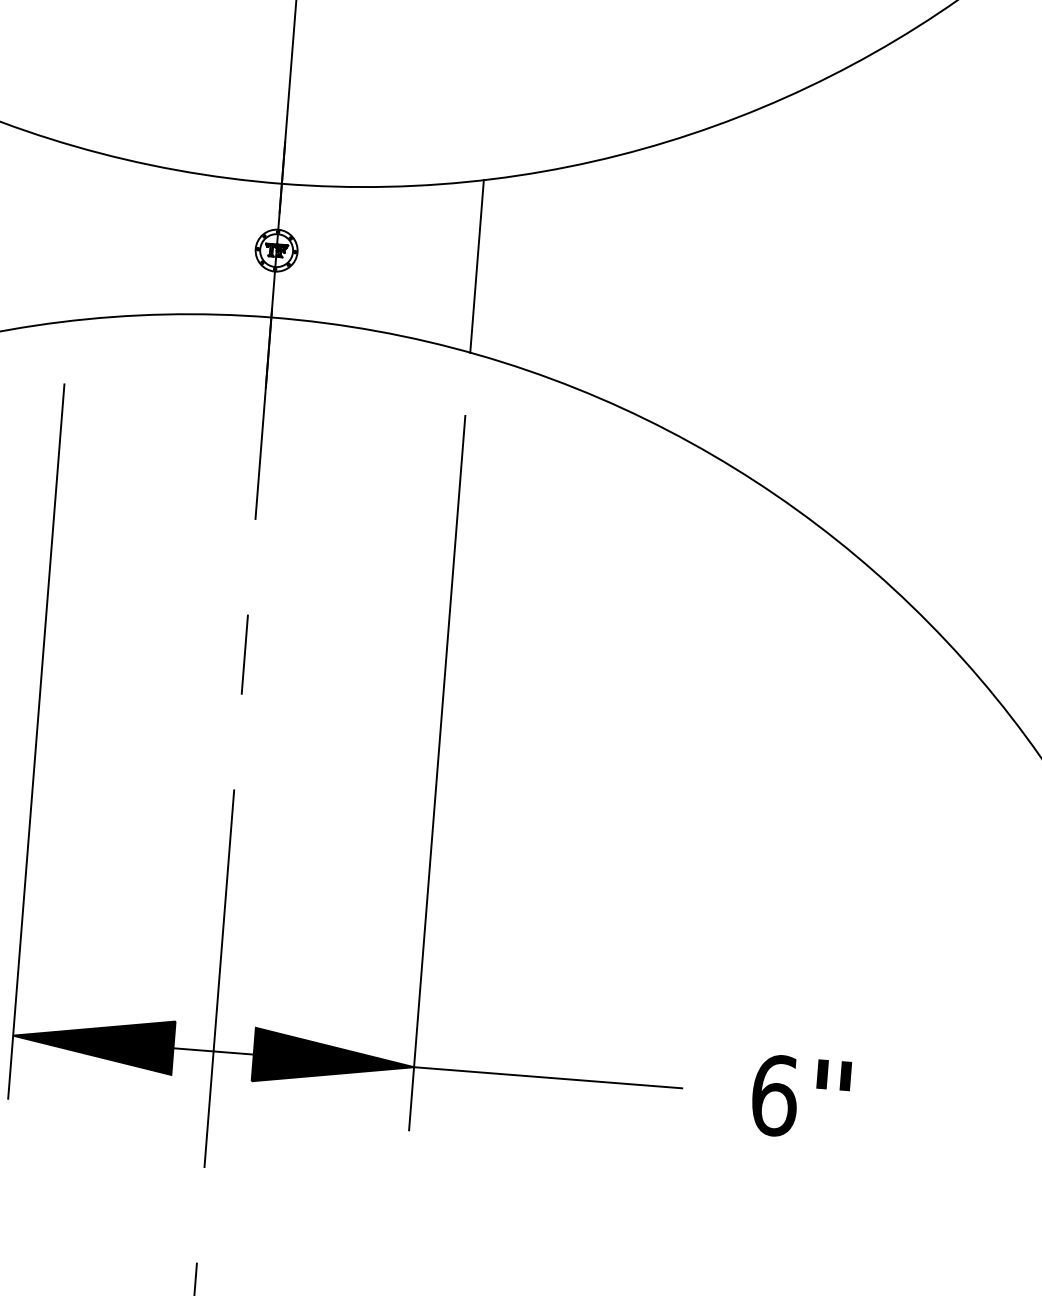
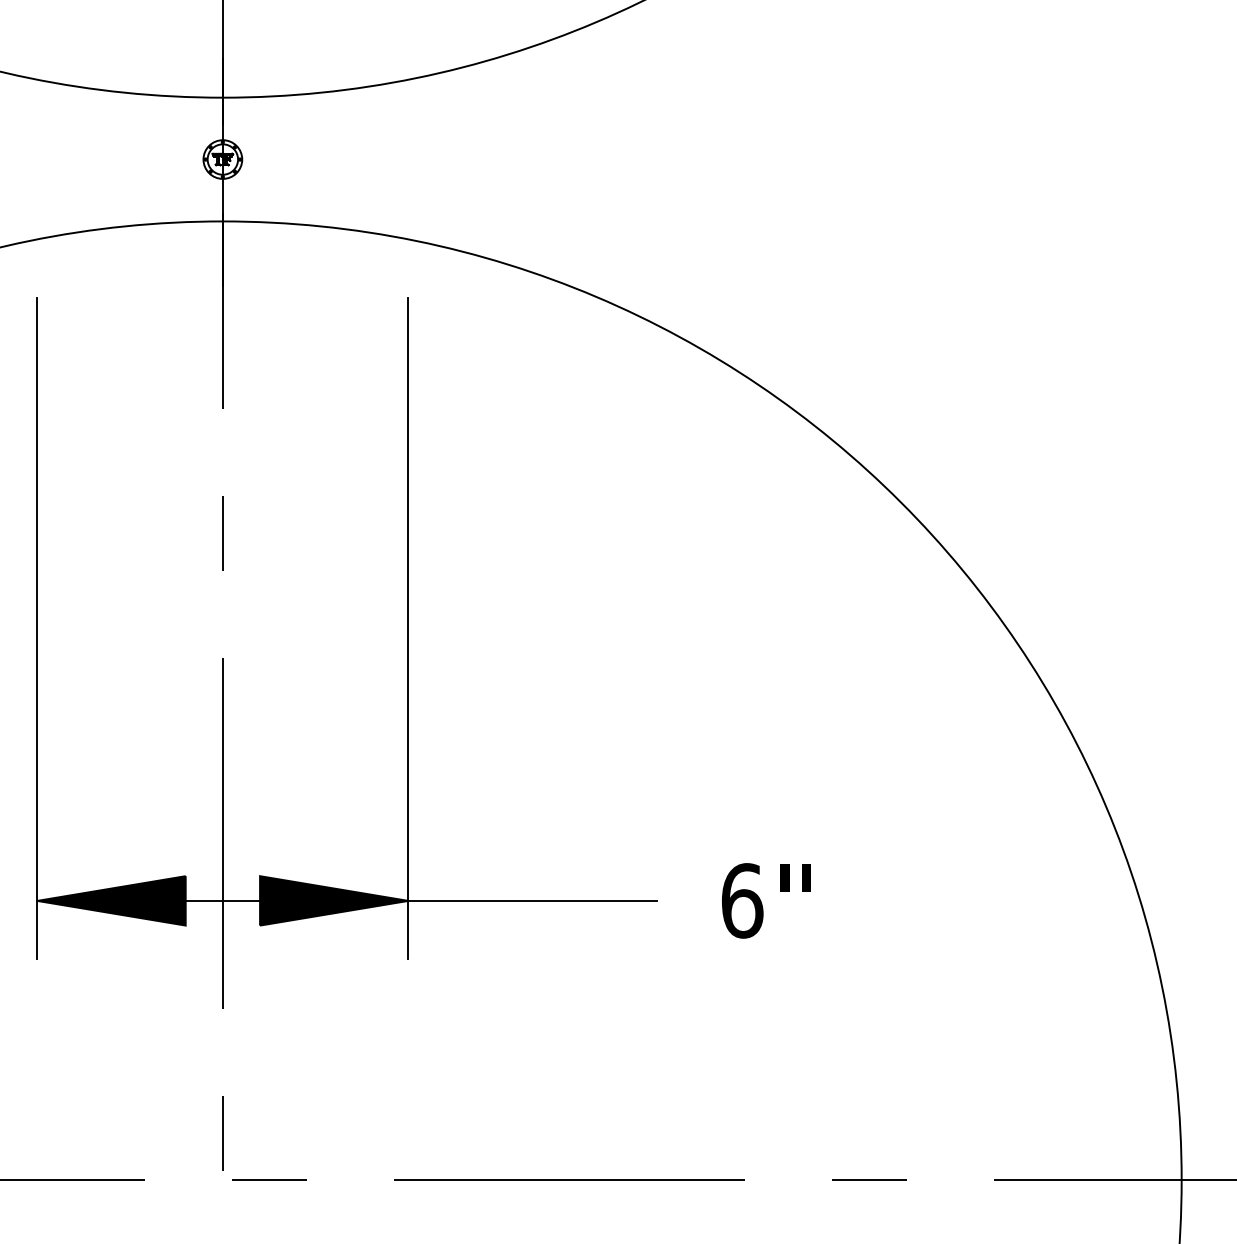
line: (477, 266) -> (408, 159), removed

